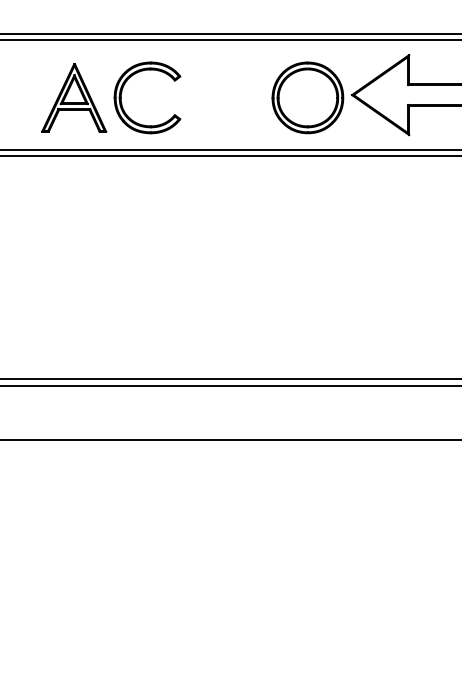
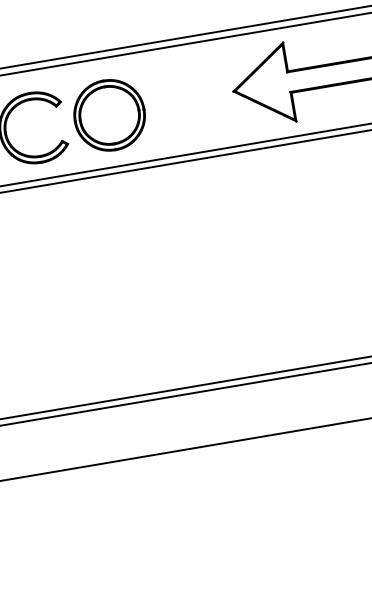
part: (307, 97) -> (109, 115), moved

